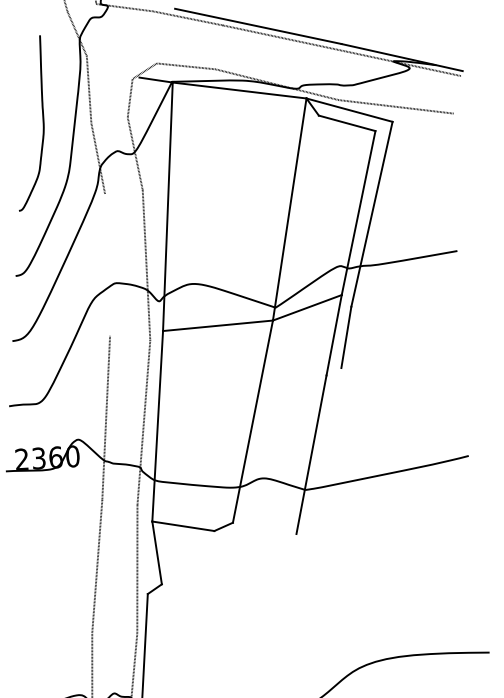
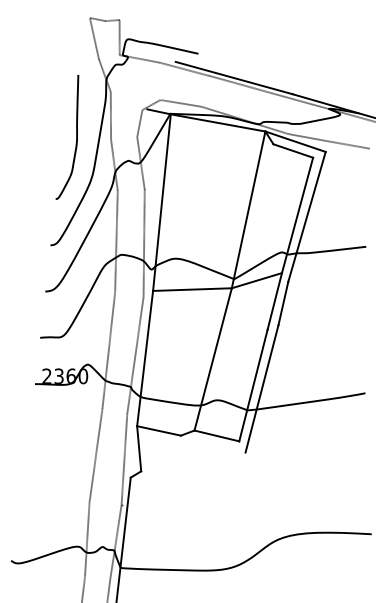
line: (107, 265) -> (116, 241), added
line: (323, 458) -> (261, 388), added
line: (264, 527) -> (216, 435), added

